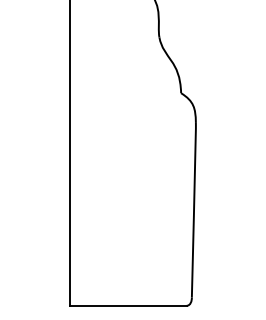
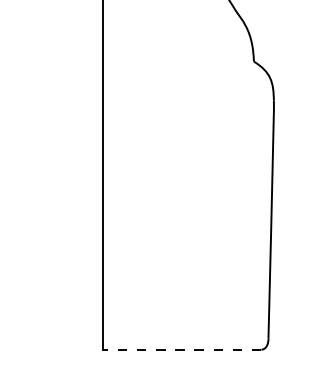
line: (127, 305) -> (181, 349), solid -> dashed

